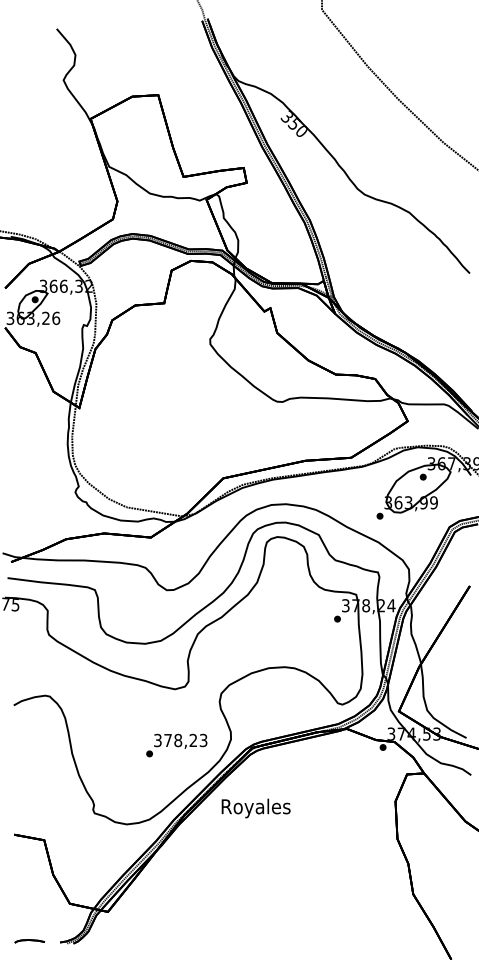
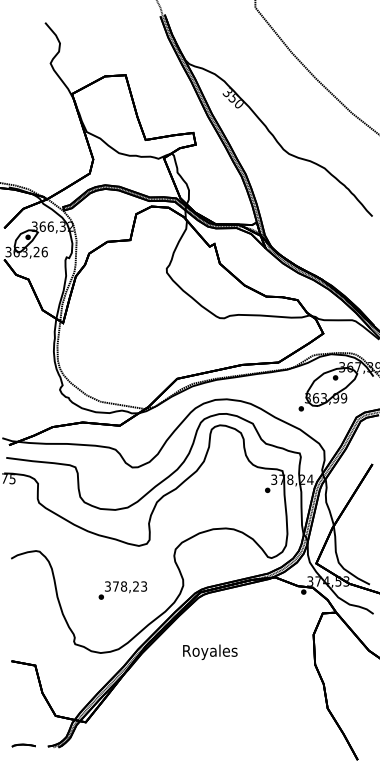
text: (176, 745) -> (122, 590), moved
text: (255, 808) -> (209, 652), moved

